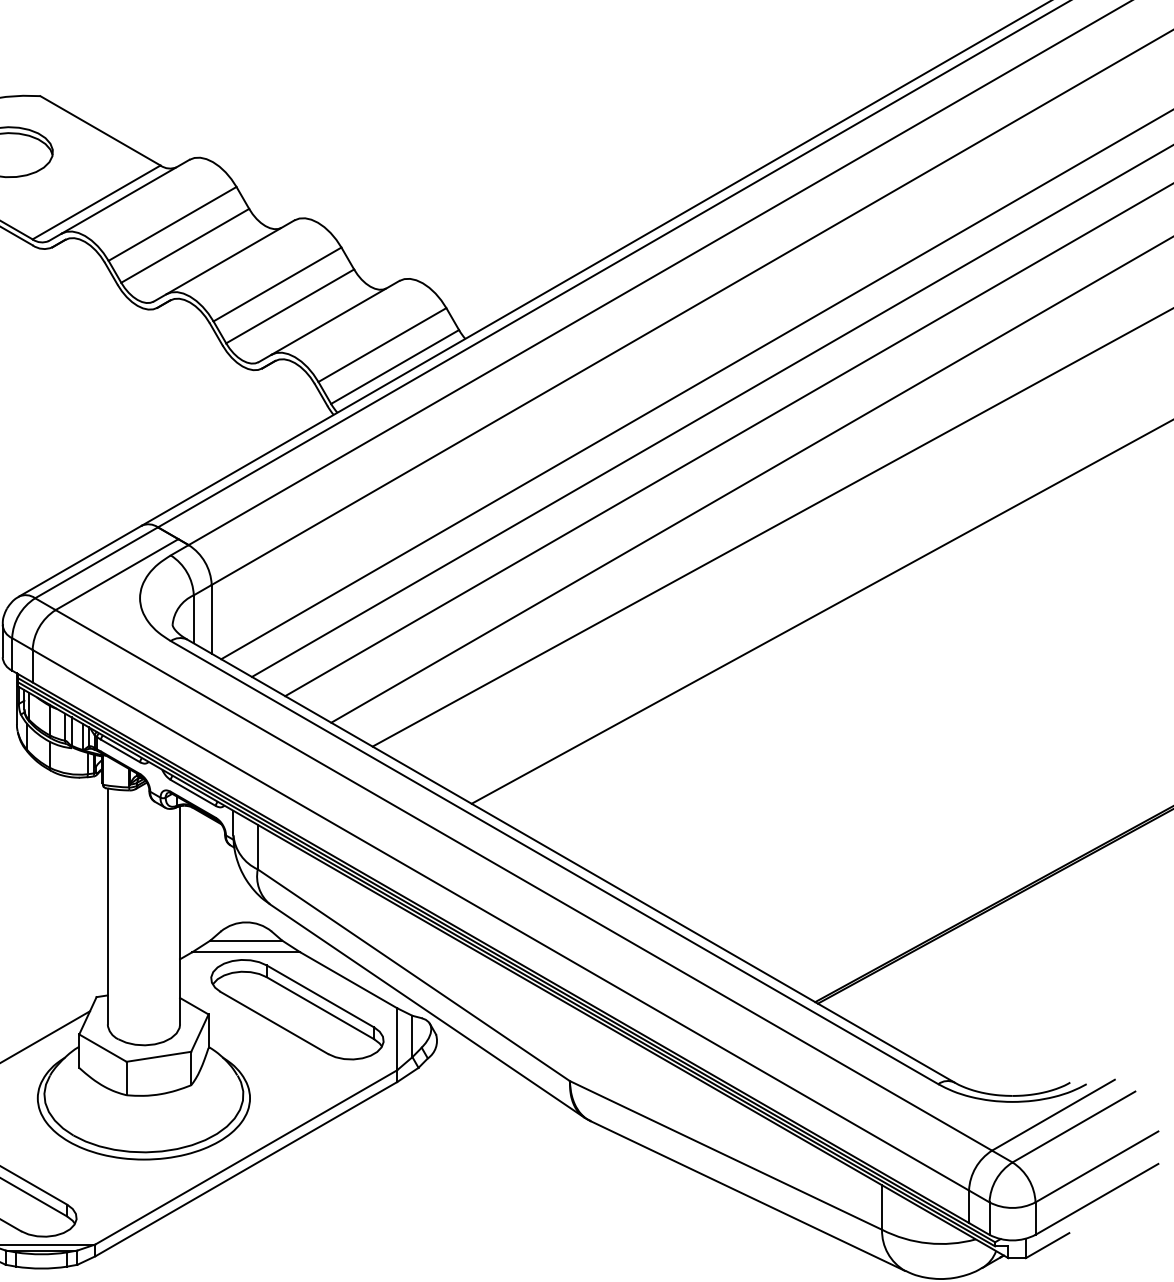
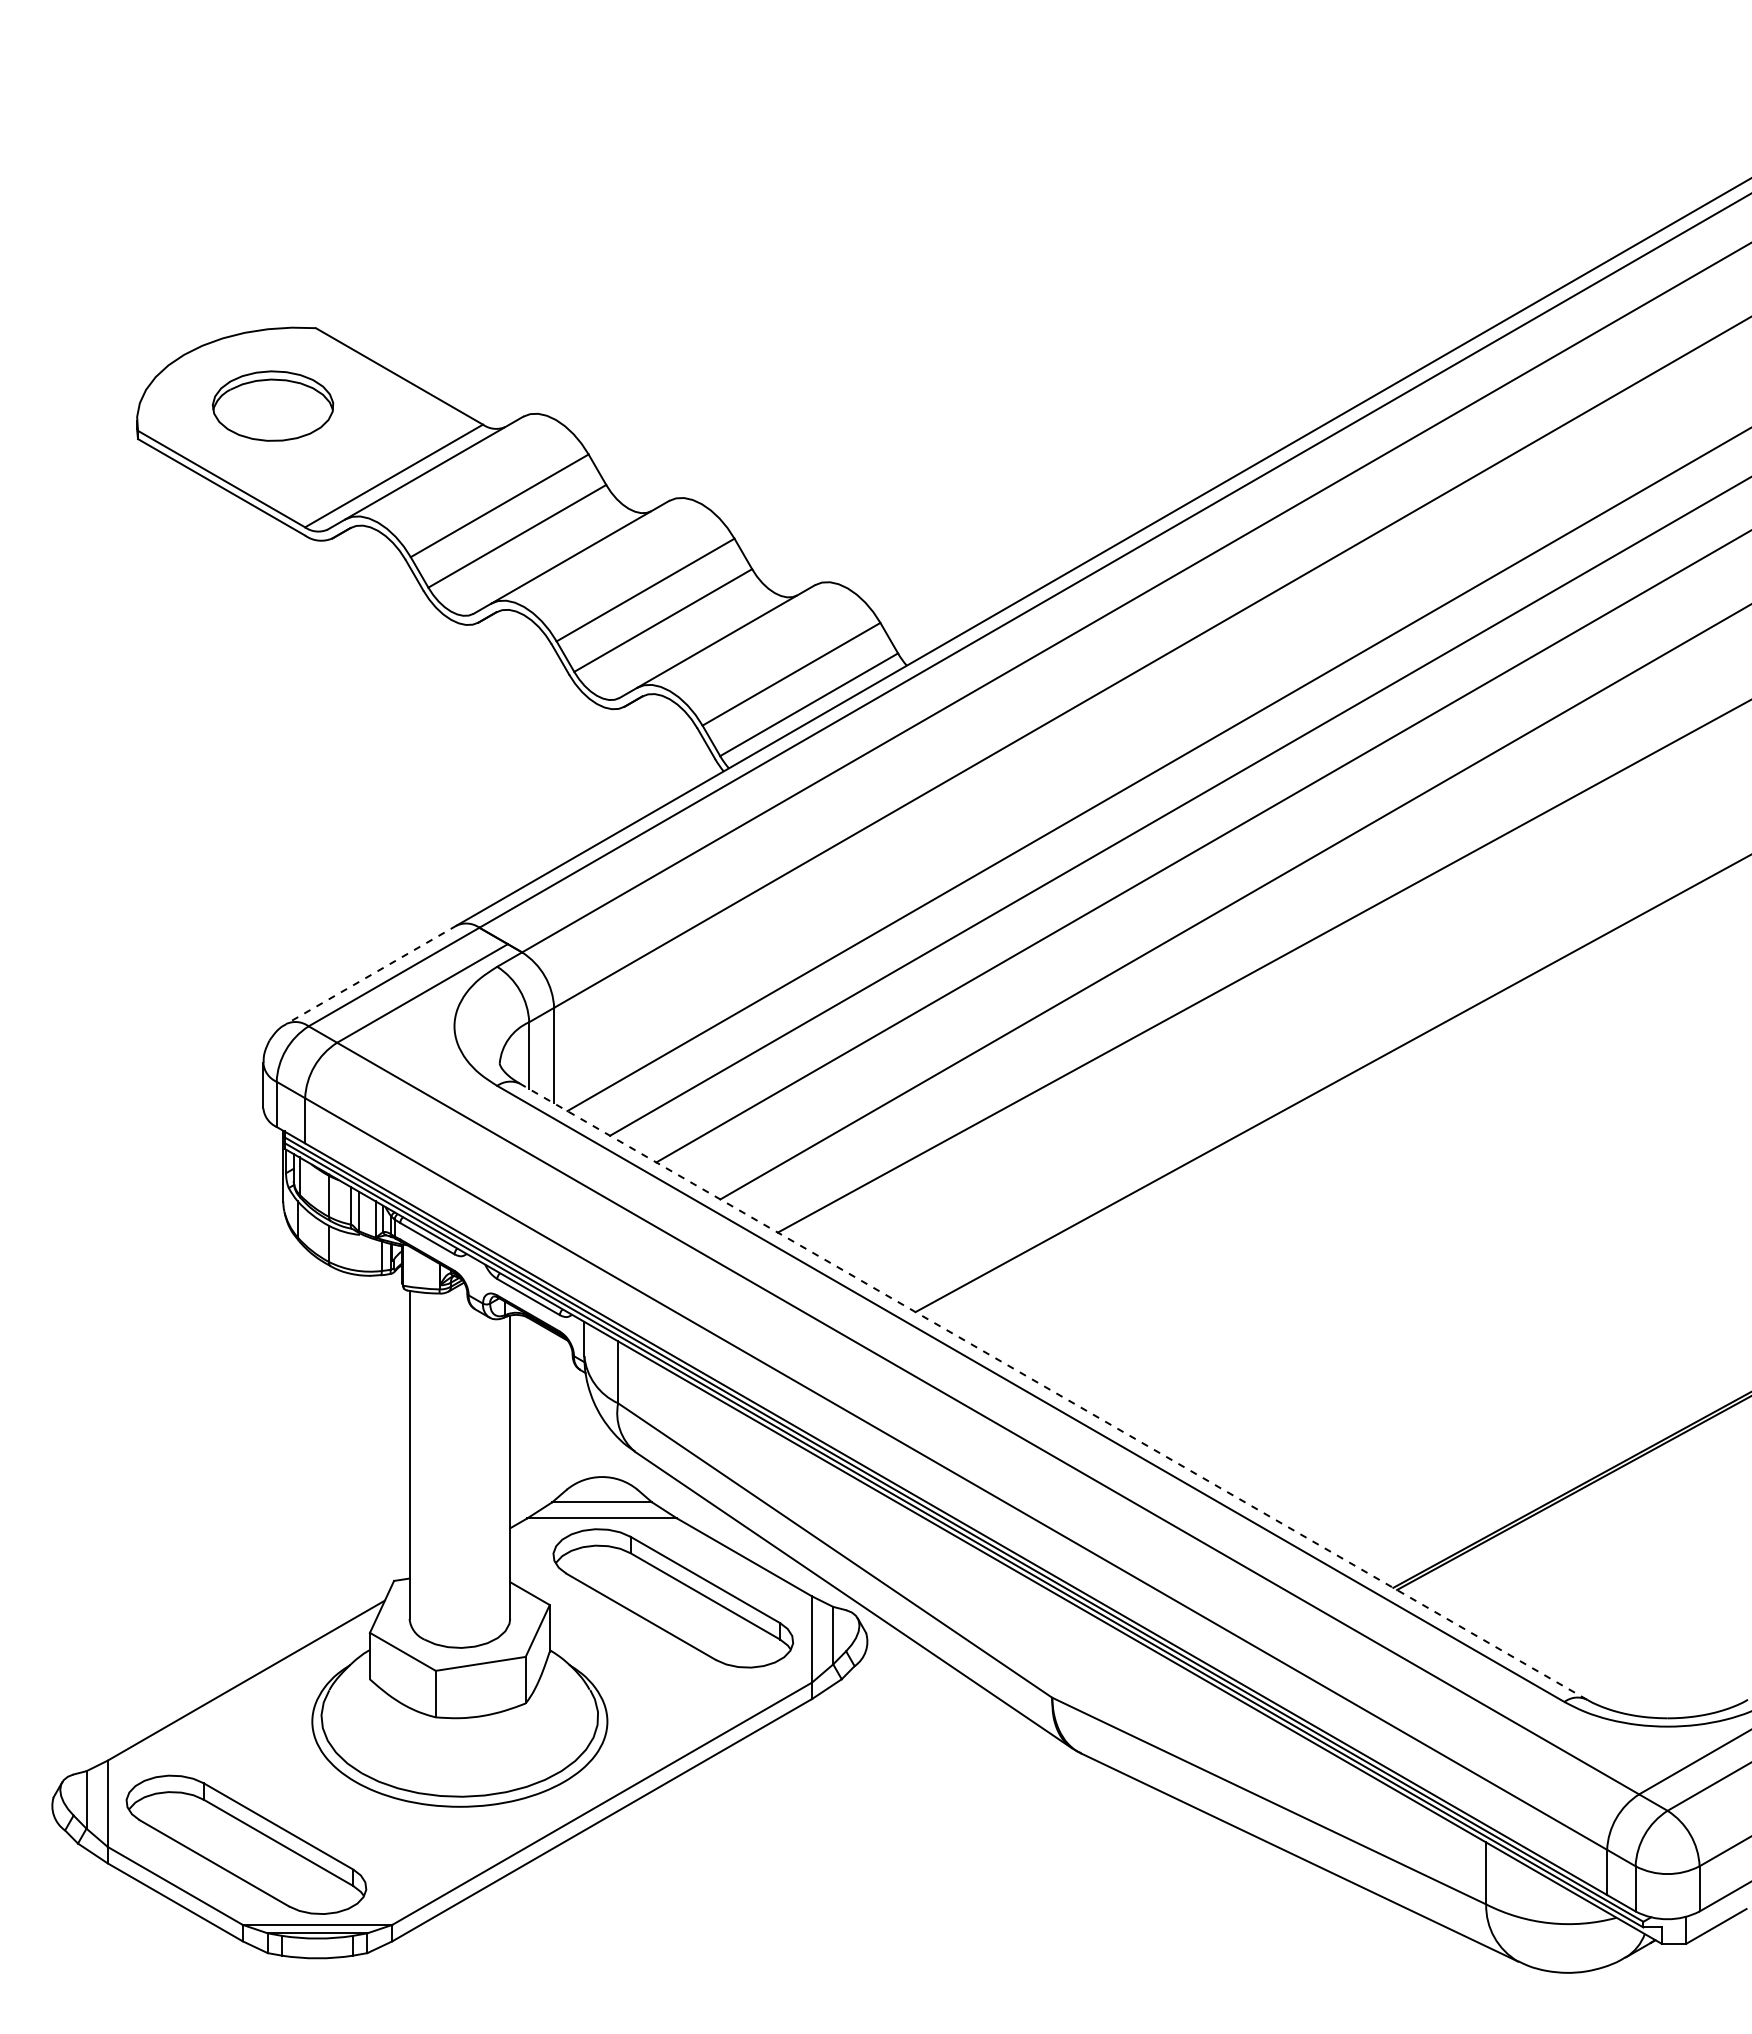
line: (80, 560) -> (371, 974), solid -> dashed
line: (570, 860) -> (1053, 1391), solid -> dashed

